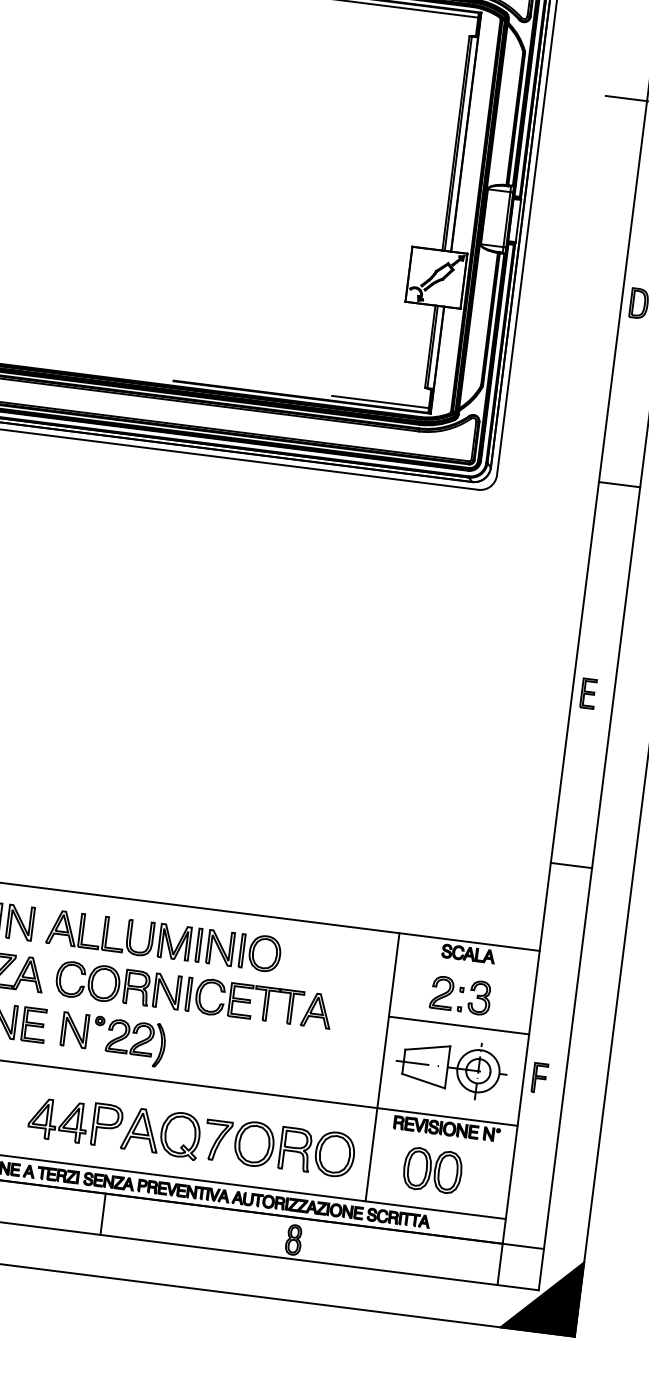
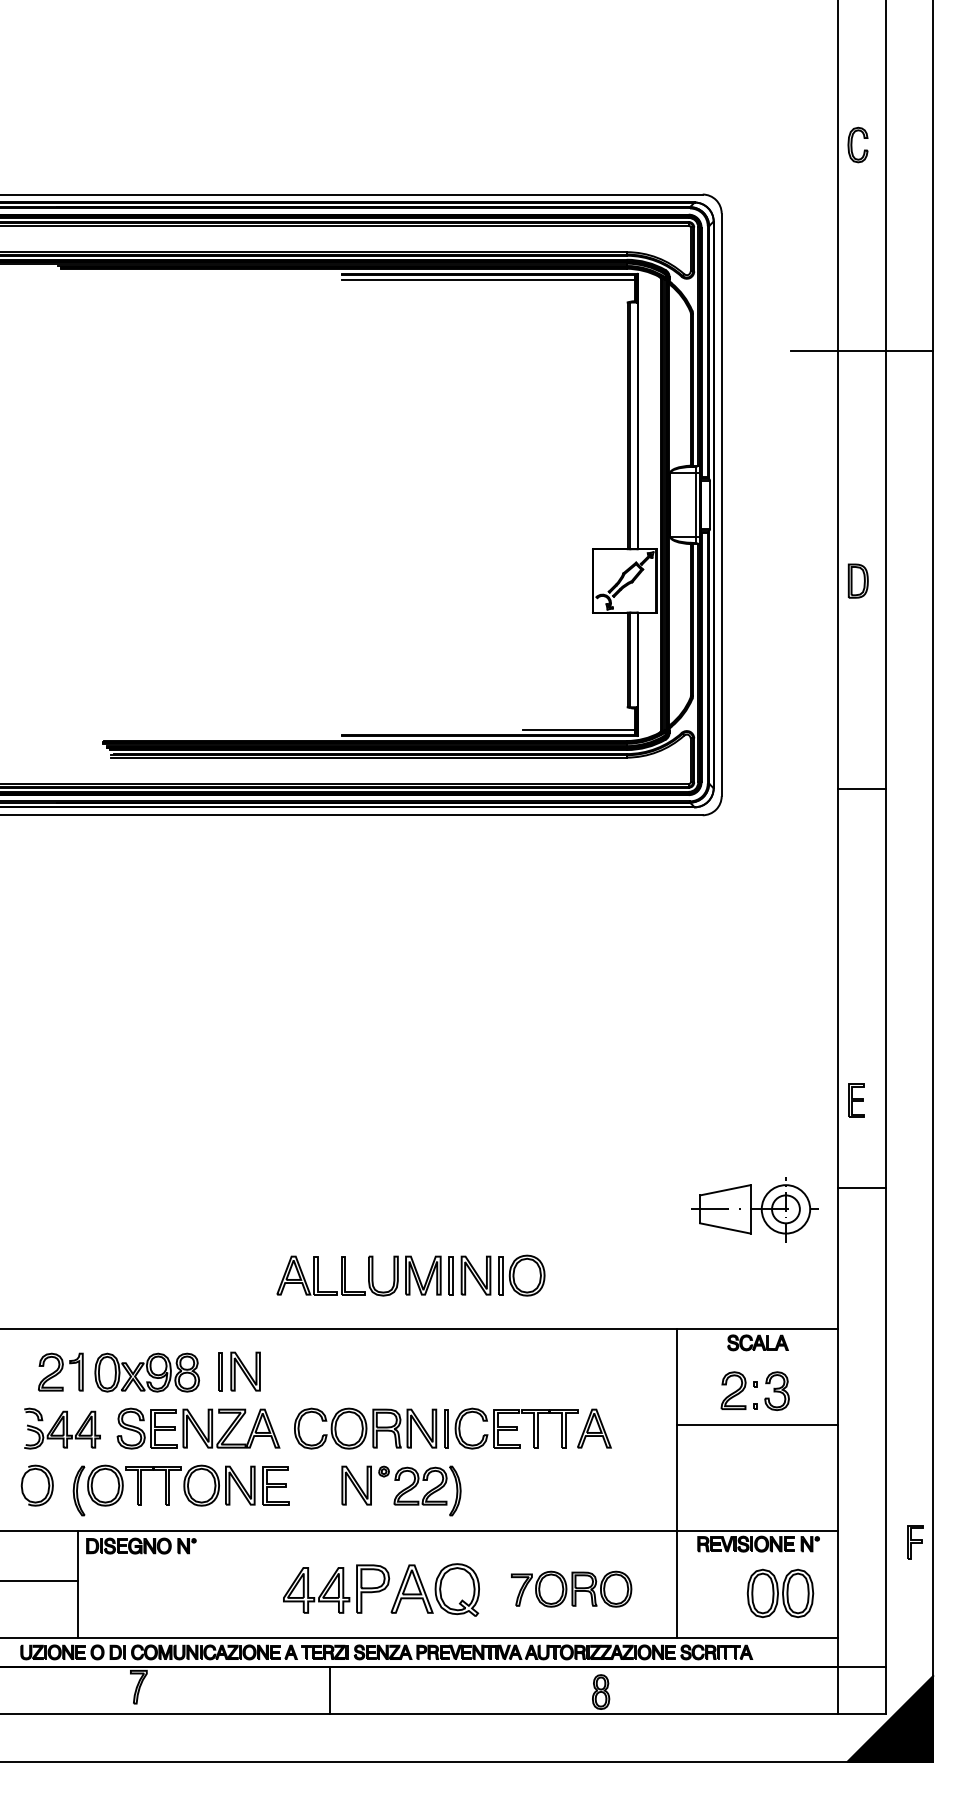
part: (588, 693) -> (856, 1100), moved
line: (571, 865) -> (861, 1187), moved
part: (163, 940) -> (410, 1275), moved
part: (113, 1039) -> (401, 1490), moved
part: (451, 1067) -> (754, 1209), moved
part: (539, 1078) -> (915, 1542), moved
part: (279, 1147) -> (571, 1589), size x0.7
part: (432, 1170) -> (780, 1593), moved
line: (102, 1214) -> (329, 1690), moved

